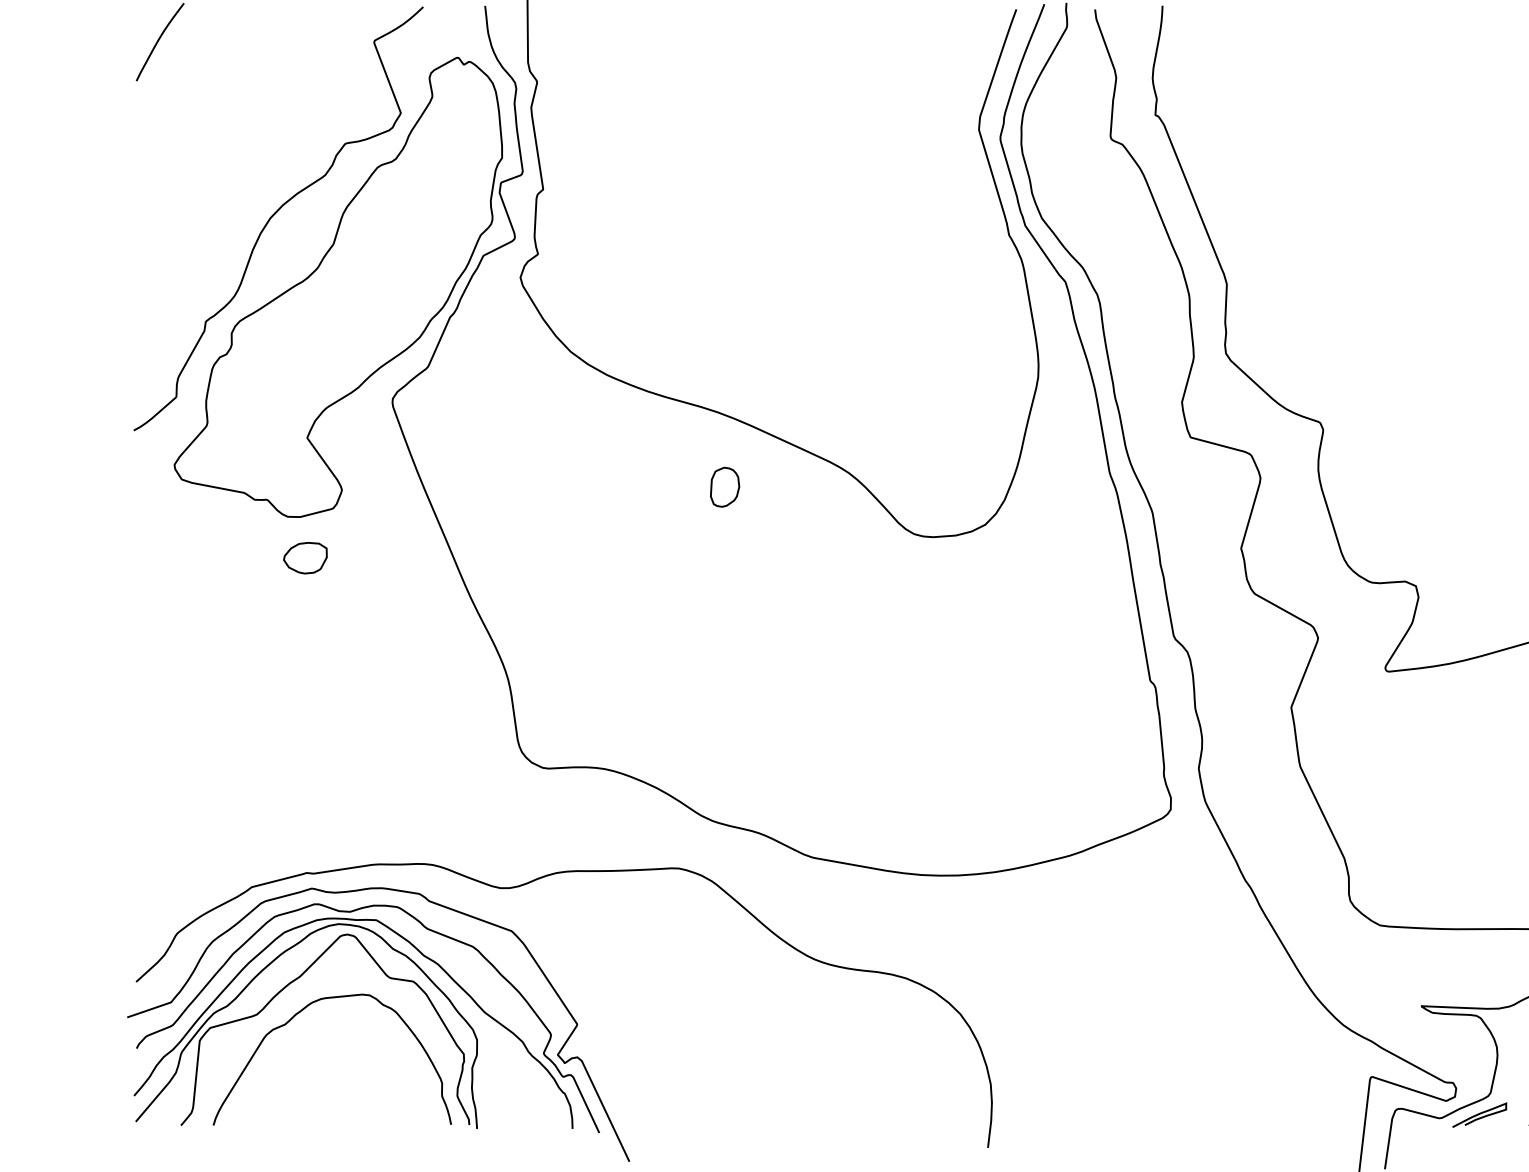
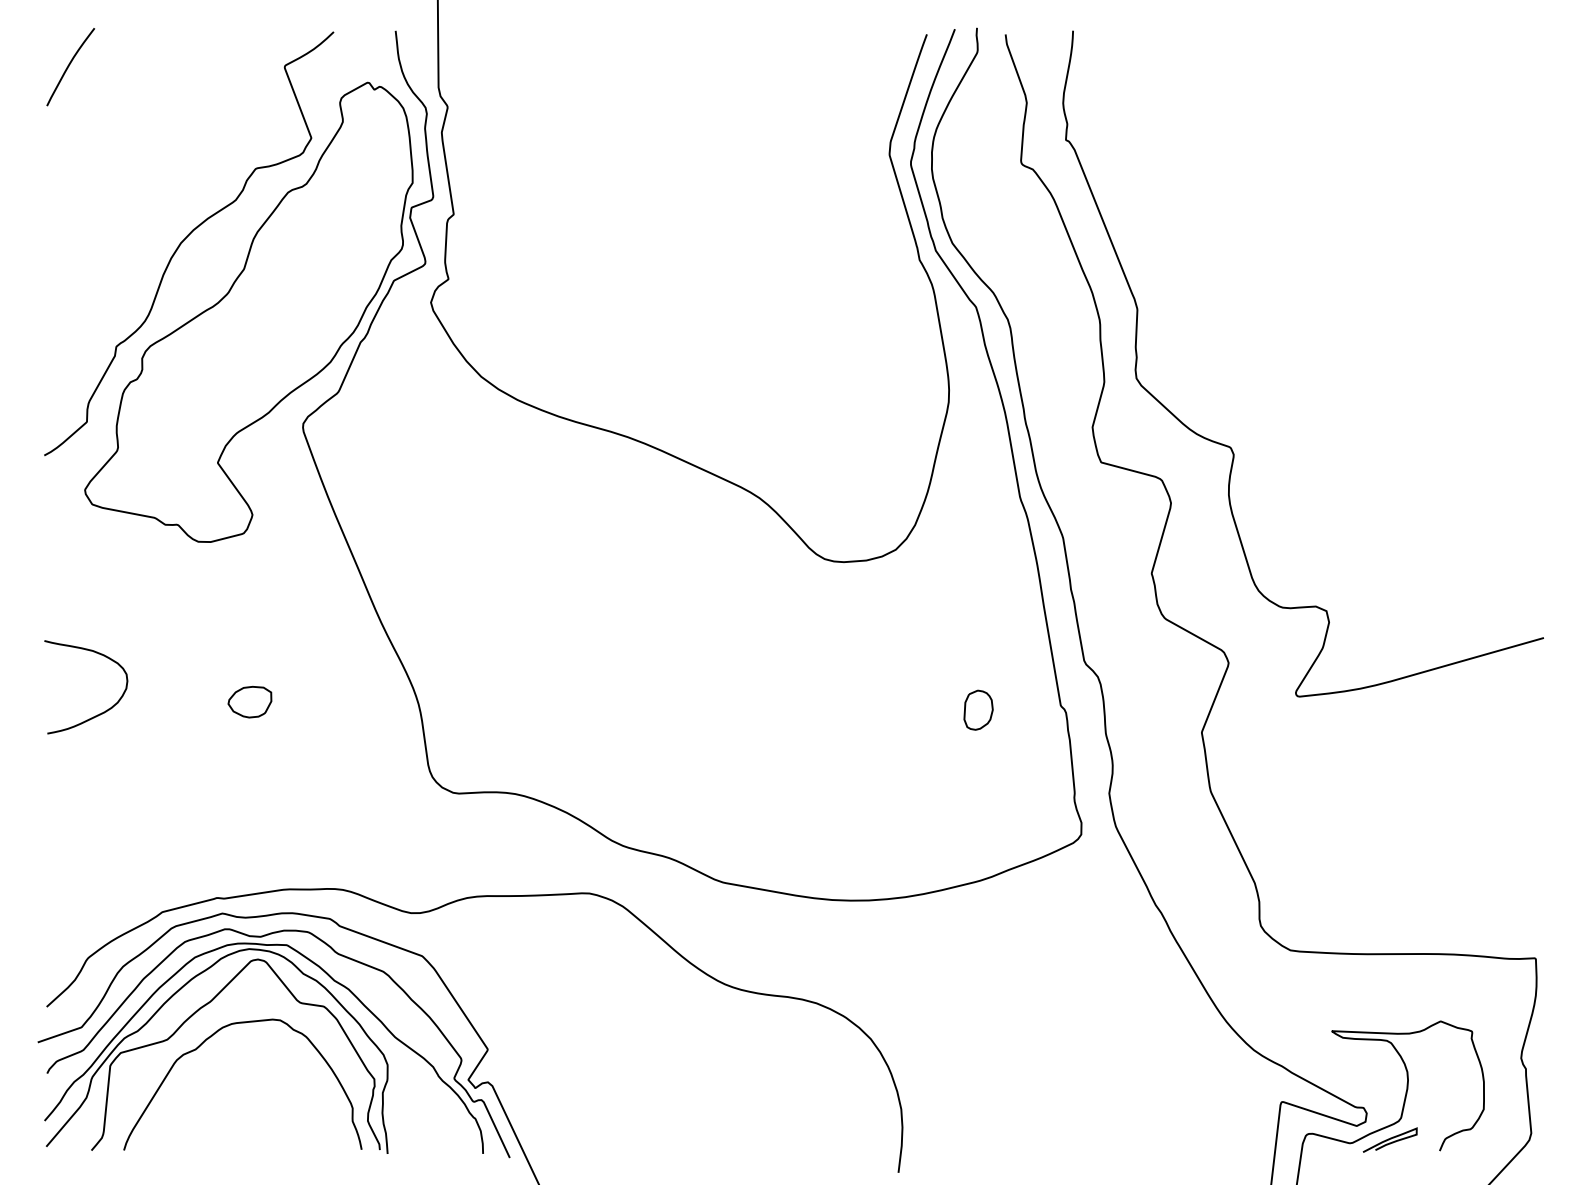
part: (724, 486) -> (978, 709), moved
part: (304, 558) -> (249, 702), moved
curve: (188, 688) -> (99, 713), added

